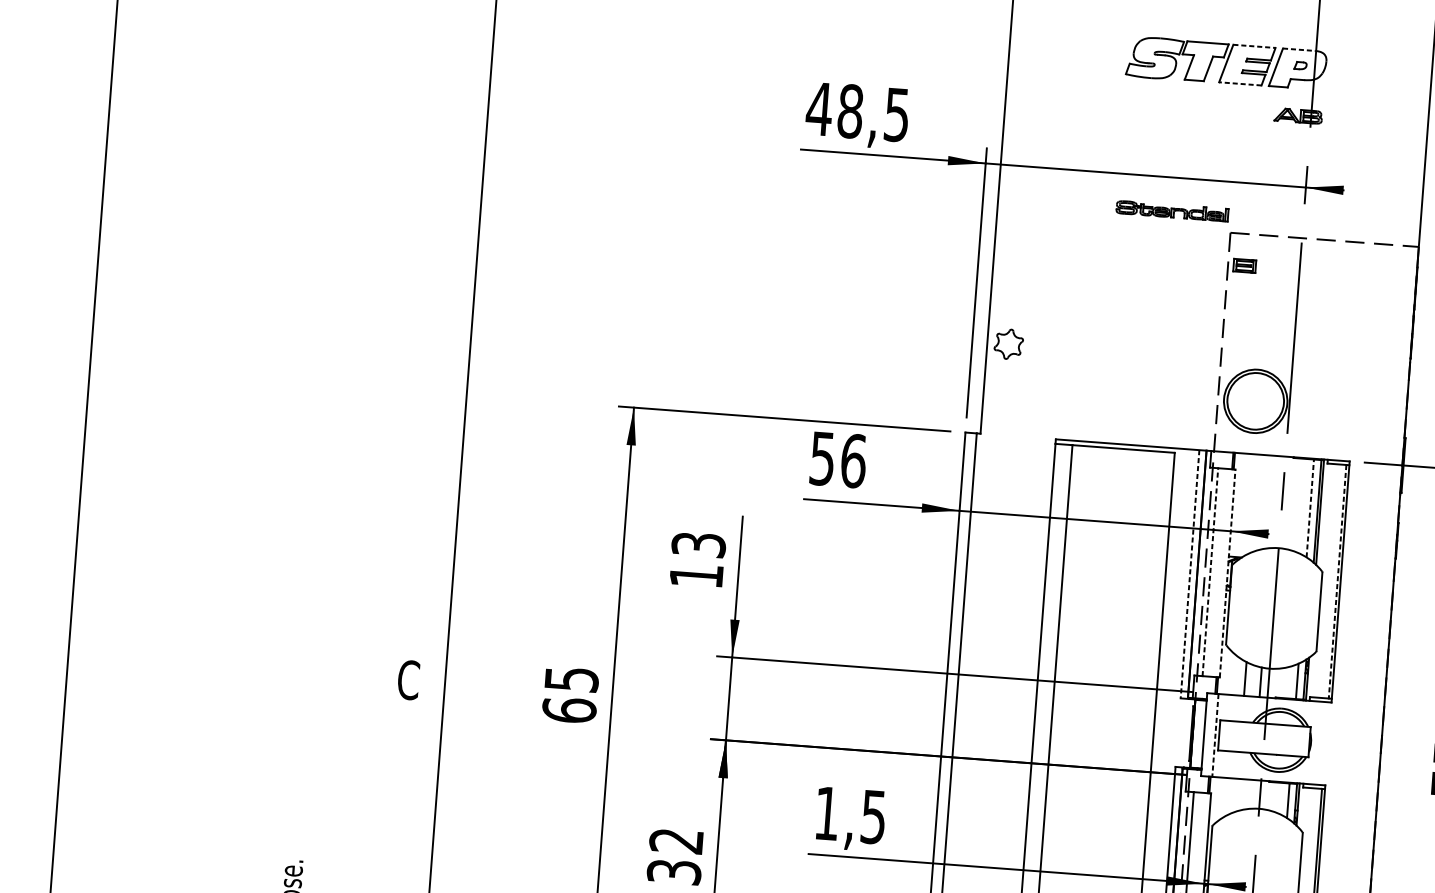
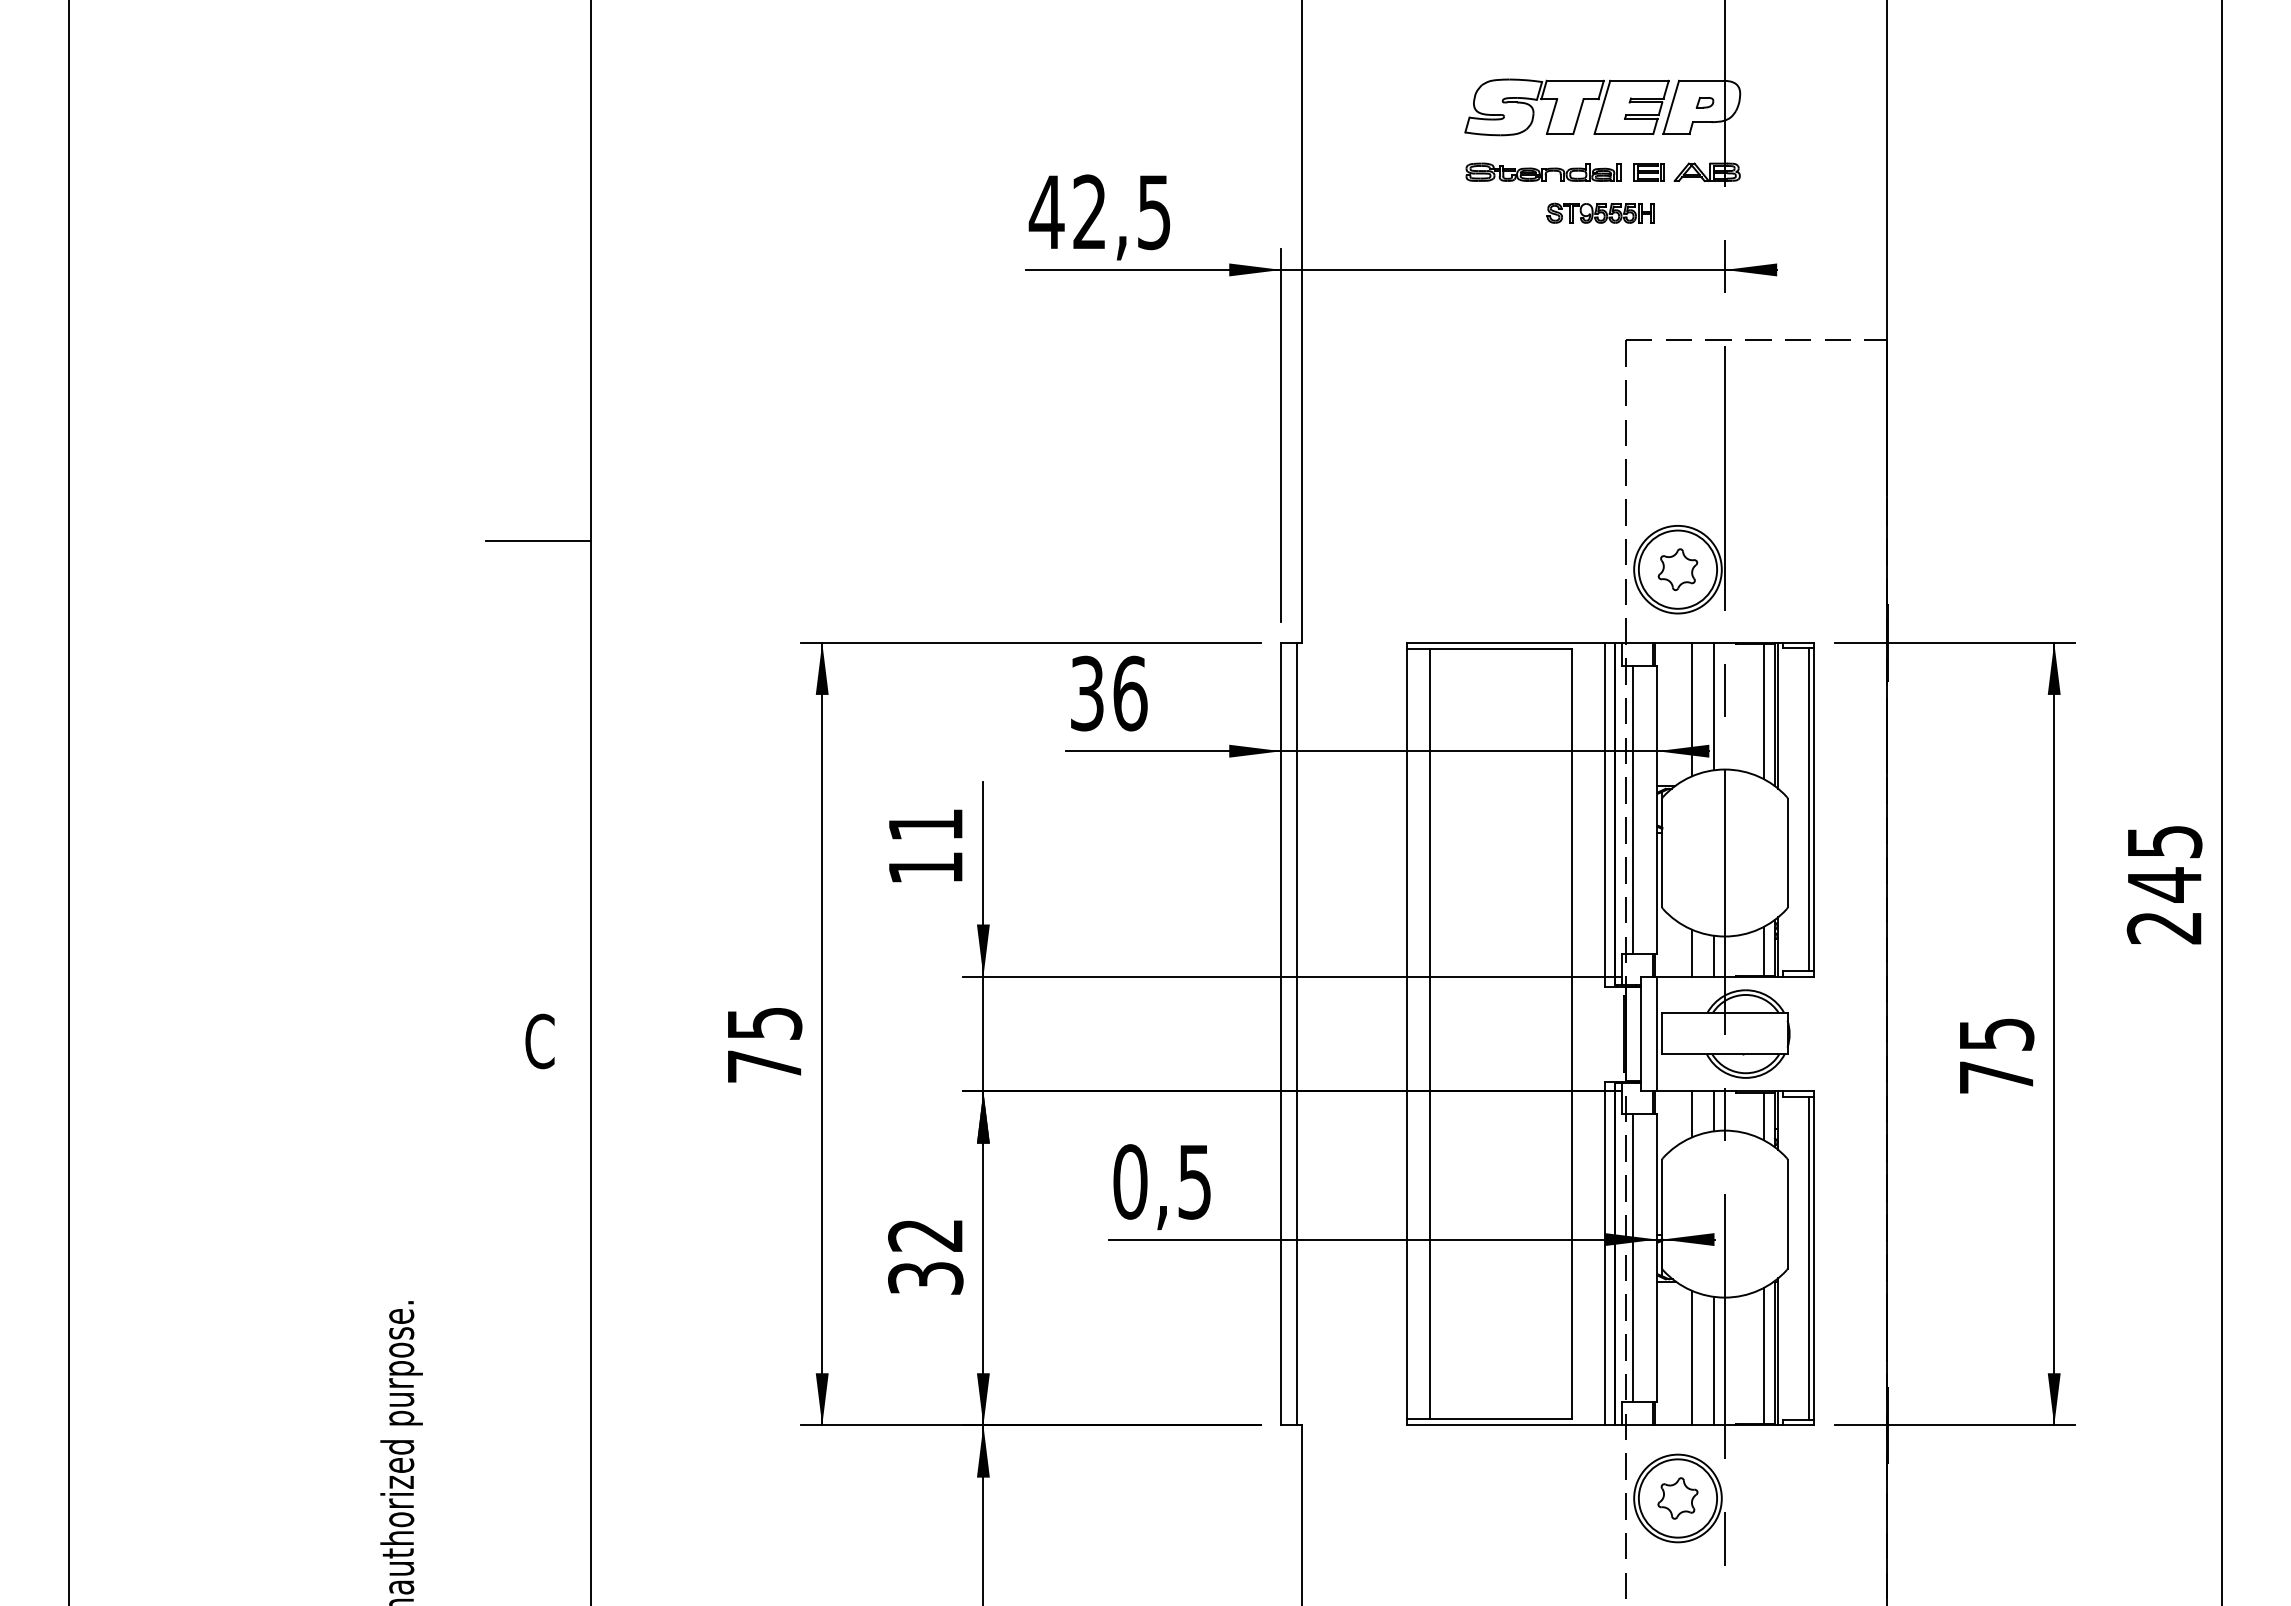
line: (1254, 46) -> (1639, 80), dashed -> solid
line: (1299, 49) -> (1701, 80), dashed -> solid
line: (1239, 84) -> (1623, 134), dashed -> solid
text: (850, 111) -> (1089, 212), 48,5 -> 42,5
part: (1219, 139) -> (1600, 212), added
part: (1172, 210) -> (1543, 171), moved
part: (1244, 266) -> (1648, 172), moved
line: (434, 319) -> (538, 541), added
part: (1008, 344) -> (1677, 569), moved
text: (822, 457) -> (1087, 692), 56 -> 36
line: (1273, 502) -> (1713, 706), added
line: (1258, 503) -> (1692, 709), added
line: (1310, 508) -> (1764, 711), dashed -> solid
text: (698, 545) -> (925, 825), 13 -> 11
line: (1210, 572) -> (1633, 809), dashed -> solid
line: (1227, 573) -> (1657, 809), dashed -> solid
line: (1190, 574) -> (1605, 814), dashed -> solid
line: (1337, 581) -> (1809, 809), dashed -> solid
text: (569, 710) -> (764, 1066), 65 -> 75
line: (1215, 735) -> (1657, 1034), dashed -> solid
line: (1251, 794) -> (1713, 1111), added
line: (1236, 795) -> (1692, 1114), added
text: (827, 813) -> (1130, 1181), 1,5 -> 0,5

